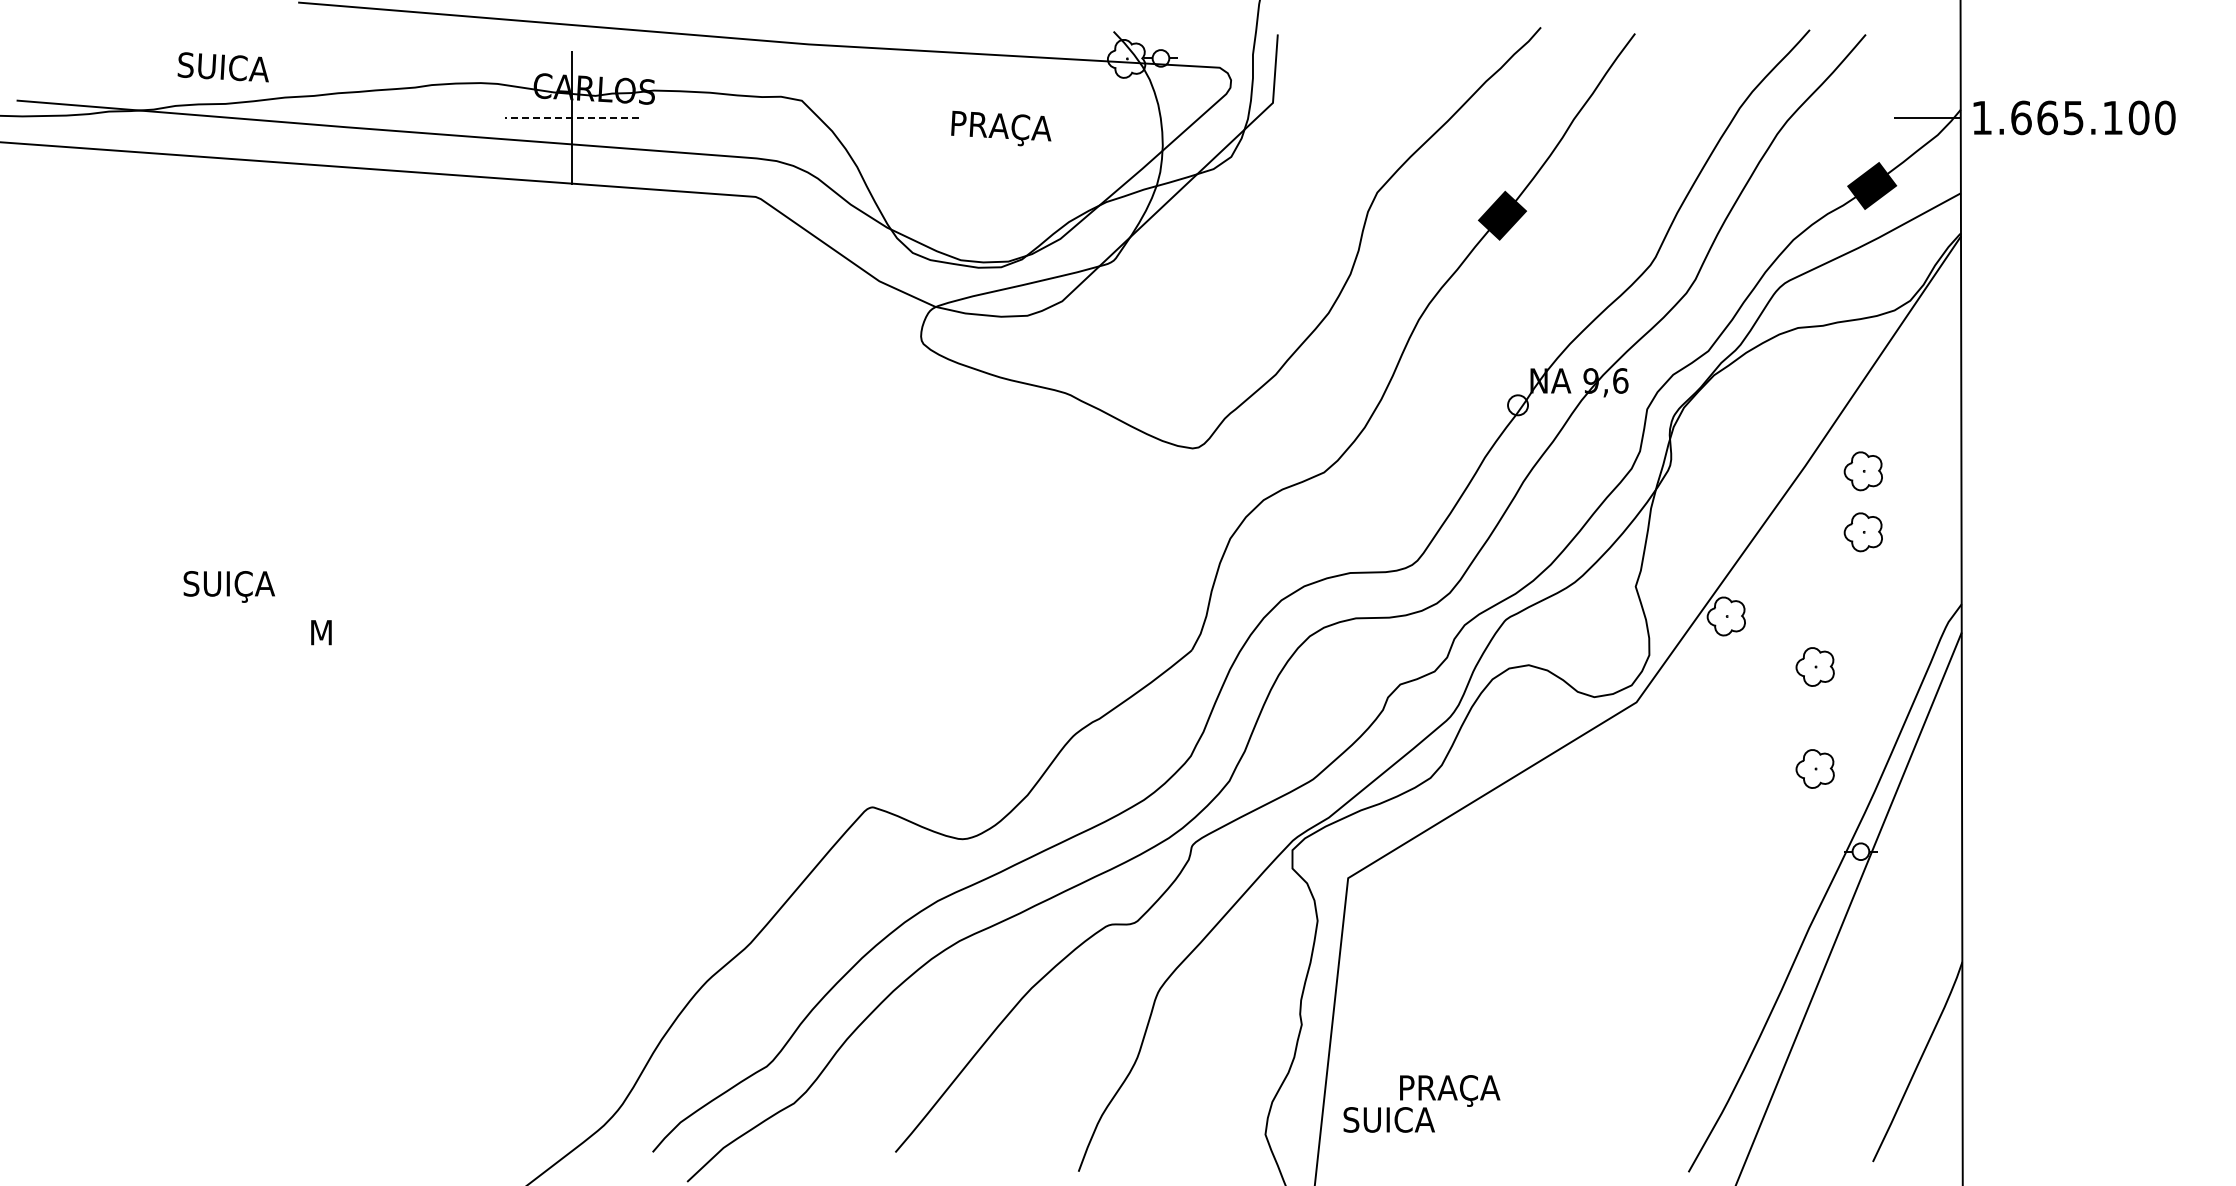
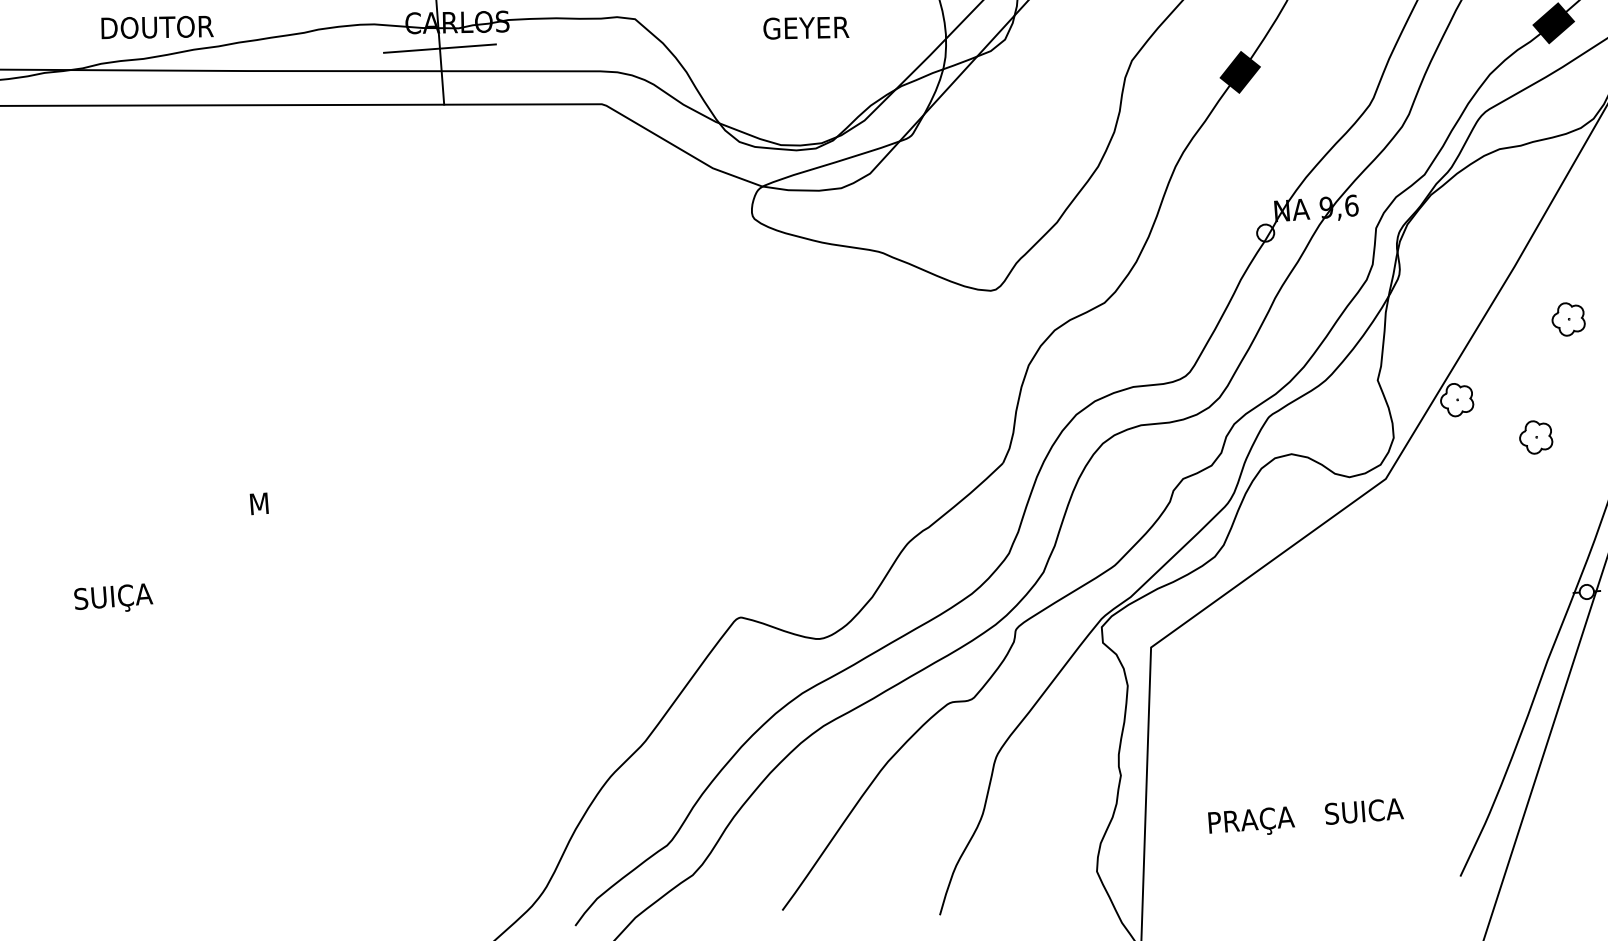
text: (243, 68) -> (156, 27), SUICA -> DOUTOR
line: (571, 117) -> (439, 48), dashed -> solid
text: (1000, 128) -> (806, 30), PRAÇA -> GEYER
part: (1862, 471) -> (1563, 267), removed
text: (228, 586) -> (112, 598), moved
part: (1814, 768) -> (1541, 523), removed
text: (1388, 1119) -> (1363, 811), moved

